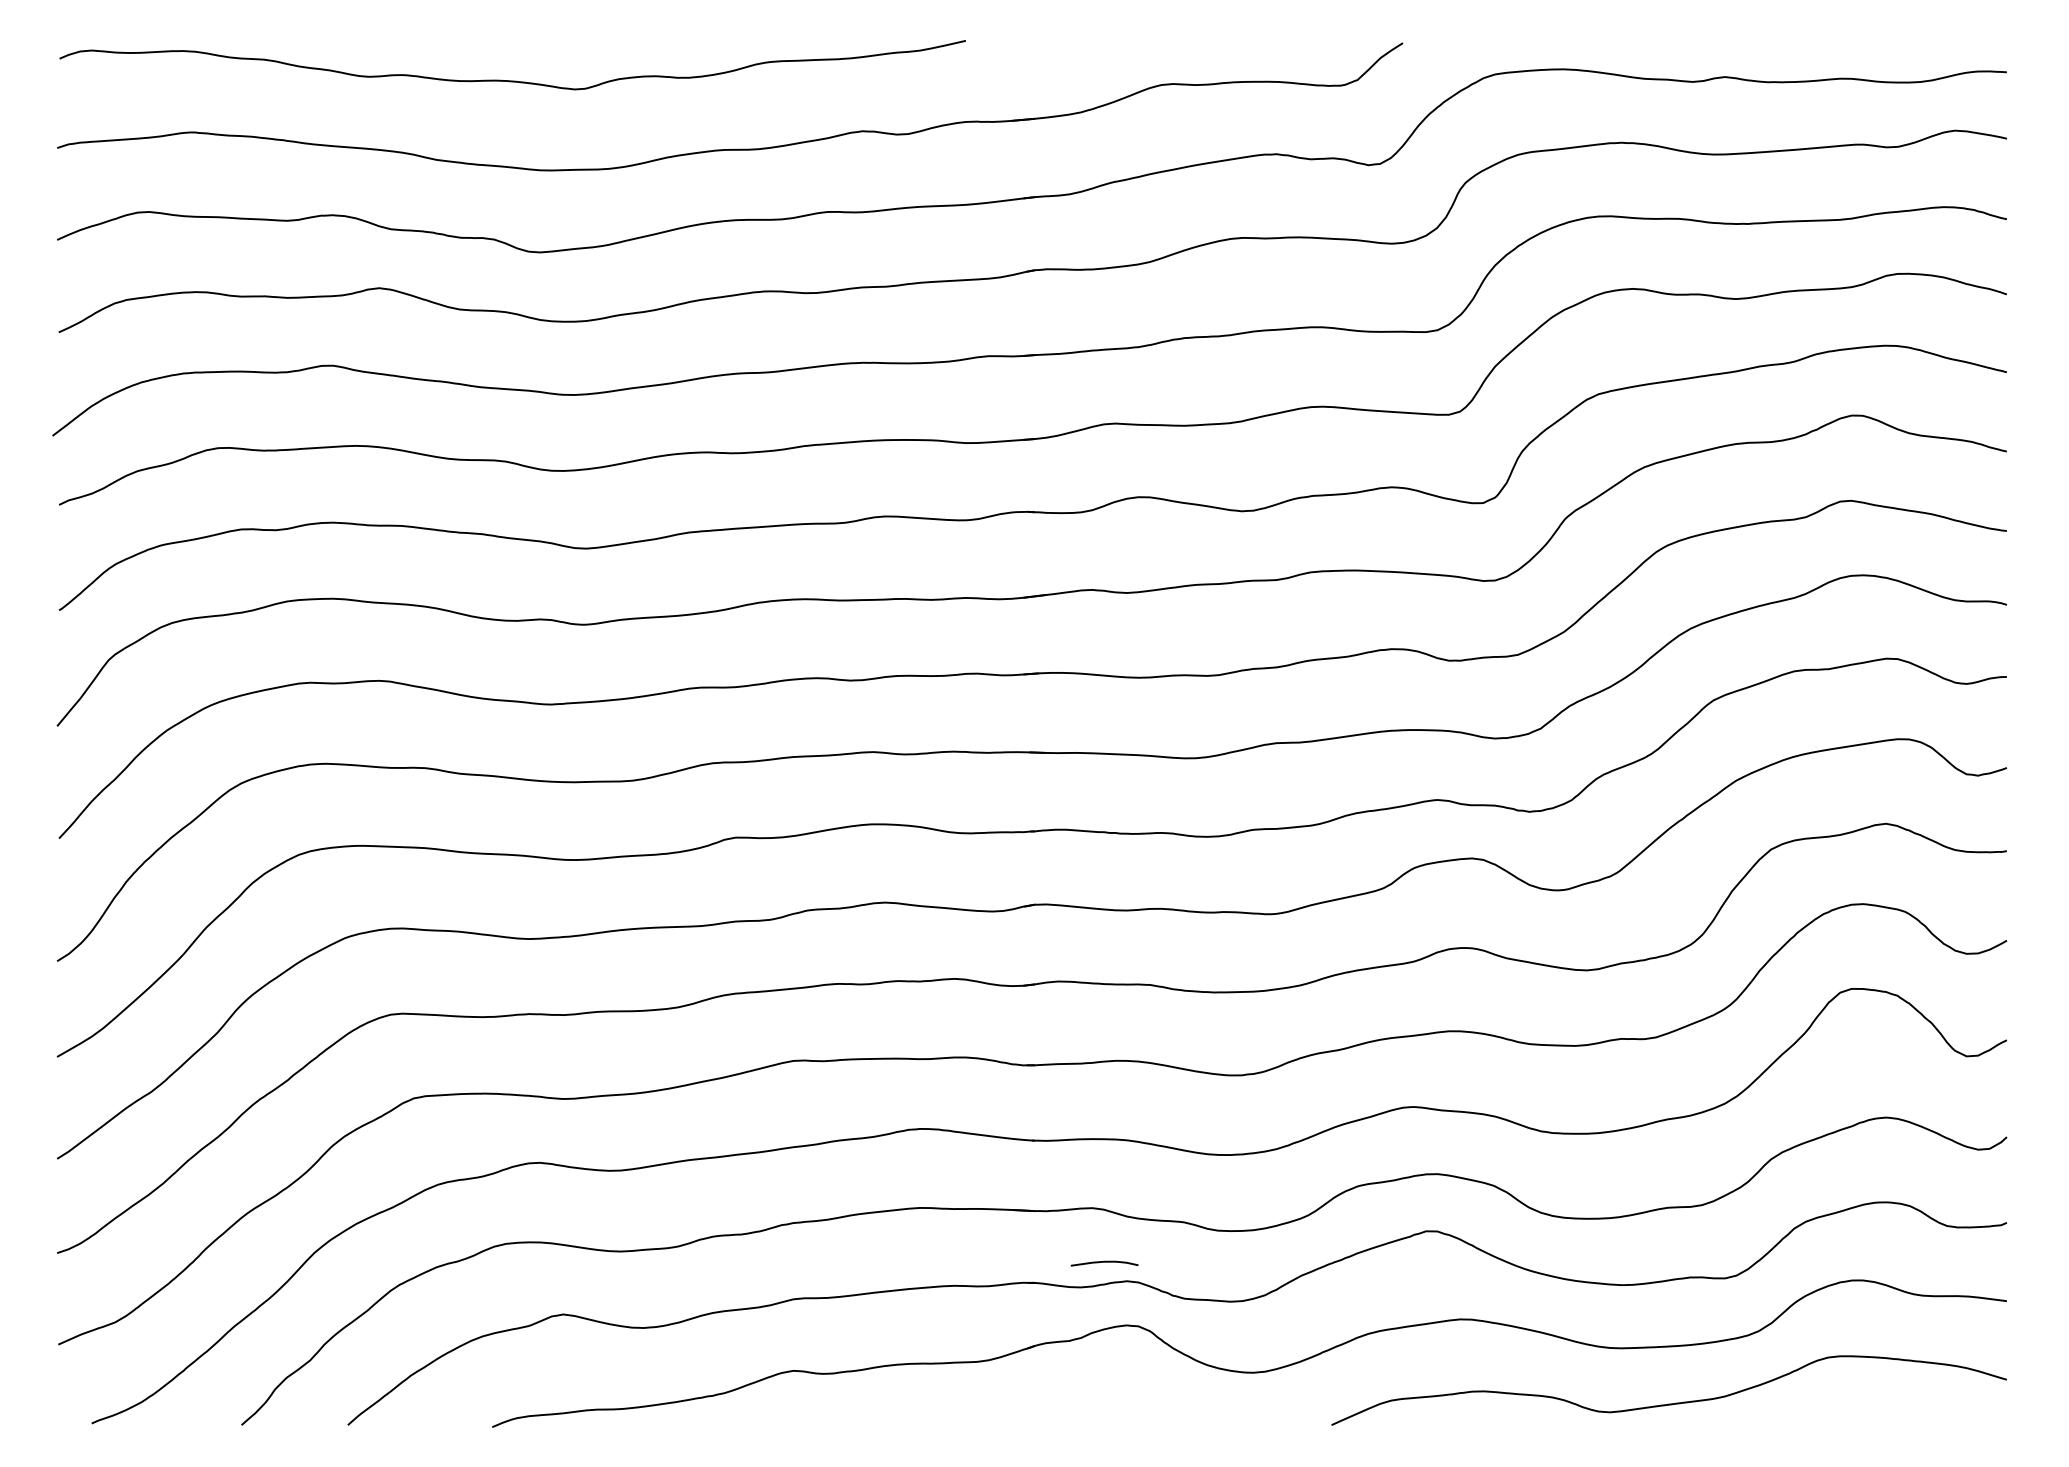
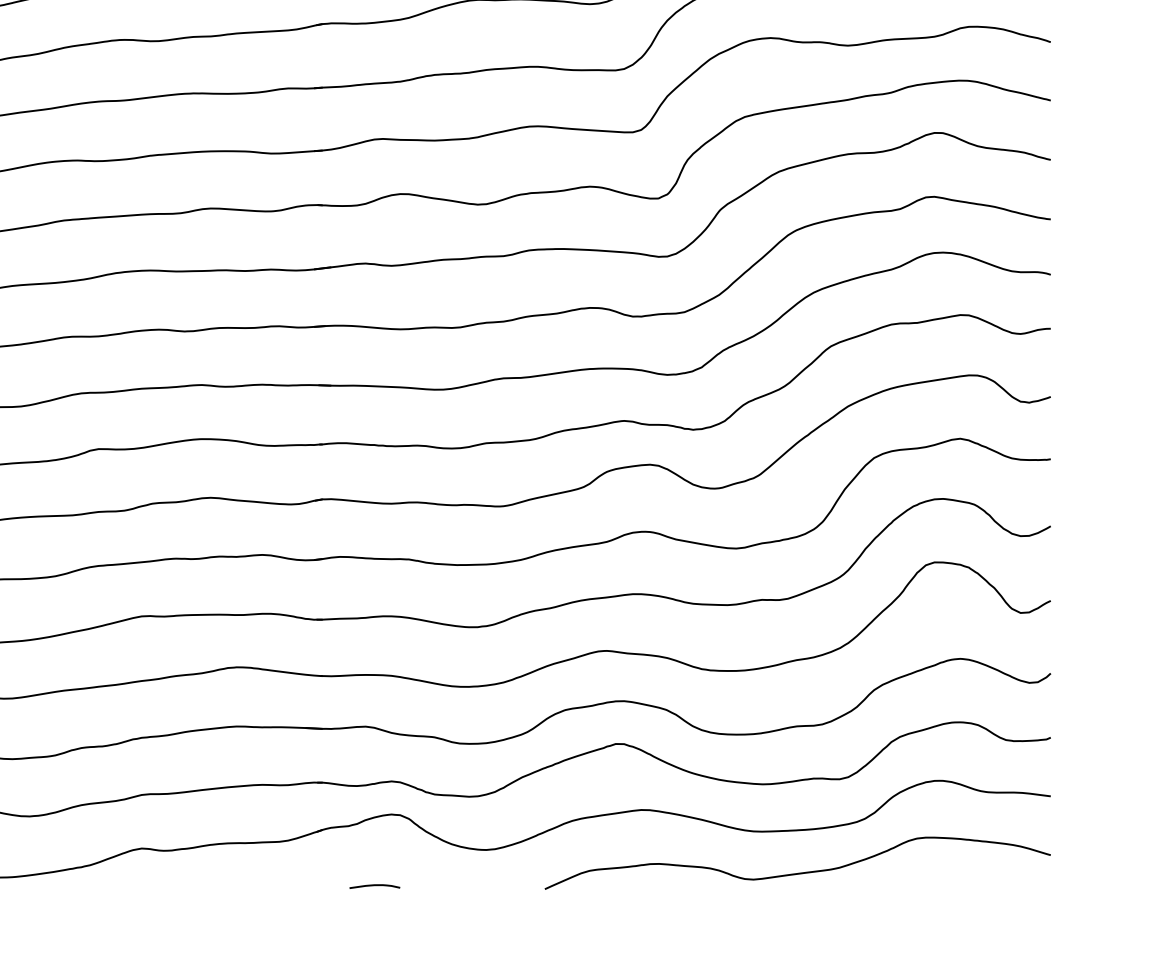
curve: (1104, 1262) -> (374, 885), moved

